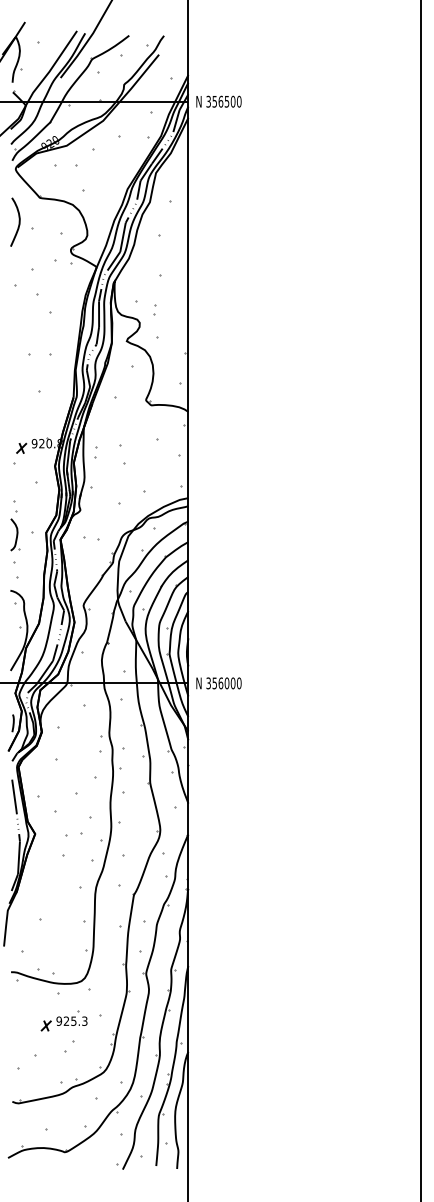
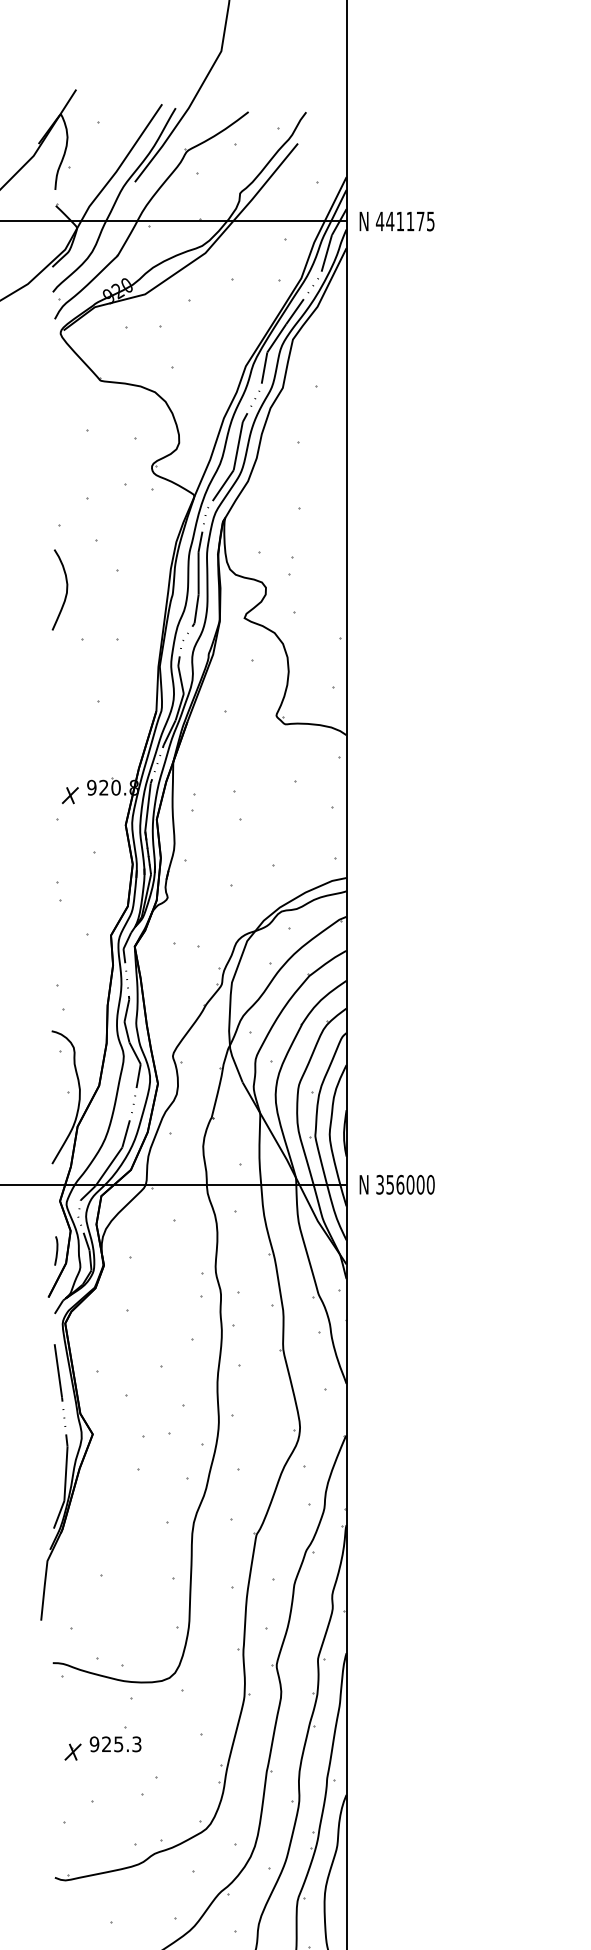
text: (223, 101) -> (404, 221), 356500 -> 441175
curve: (18, 221) -> (65, 588), moved
part: (15, 534) -> (60, 938), removed
part: (63, 1020) -> (101, 1743), moved

